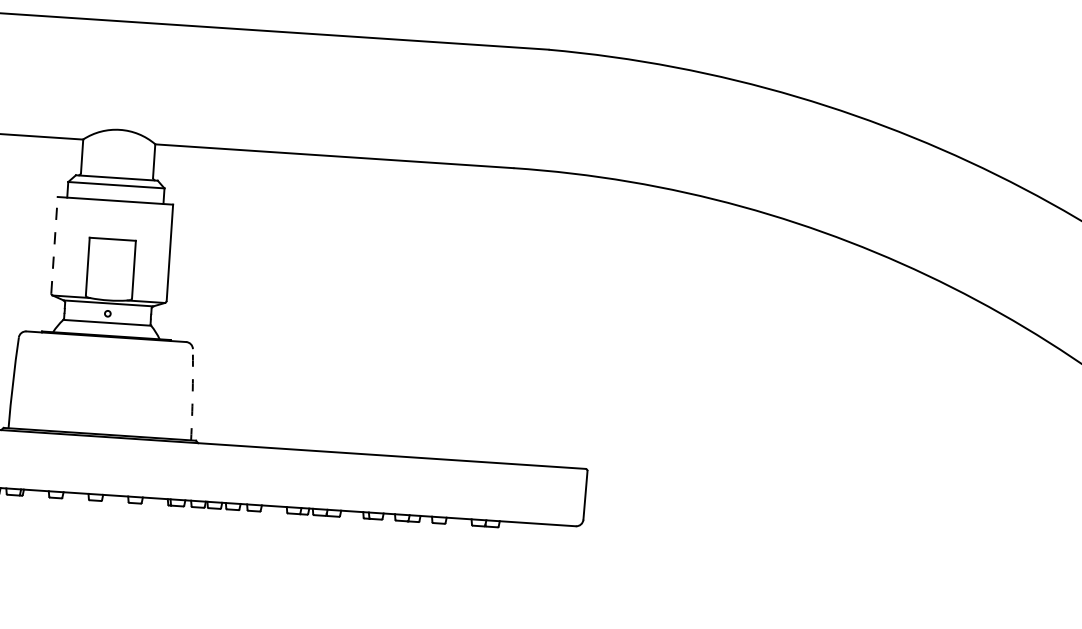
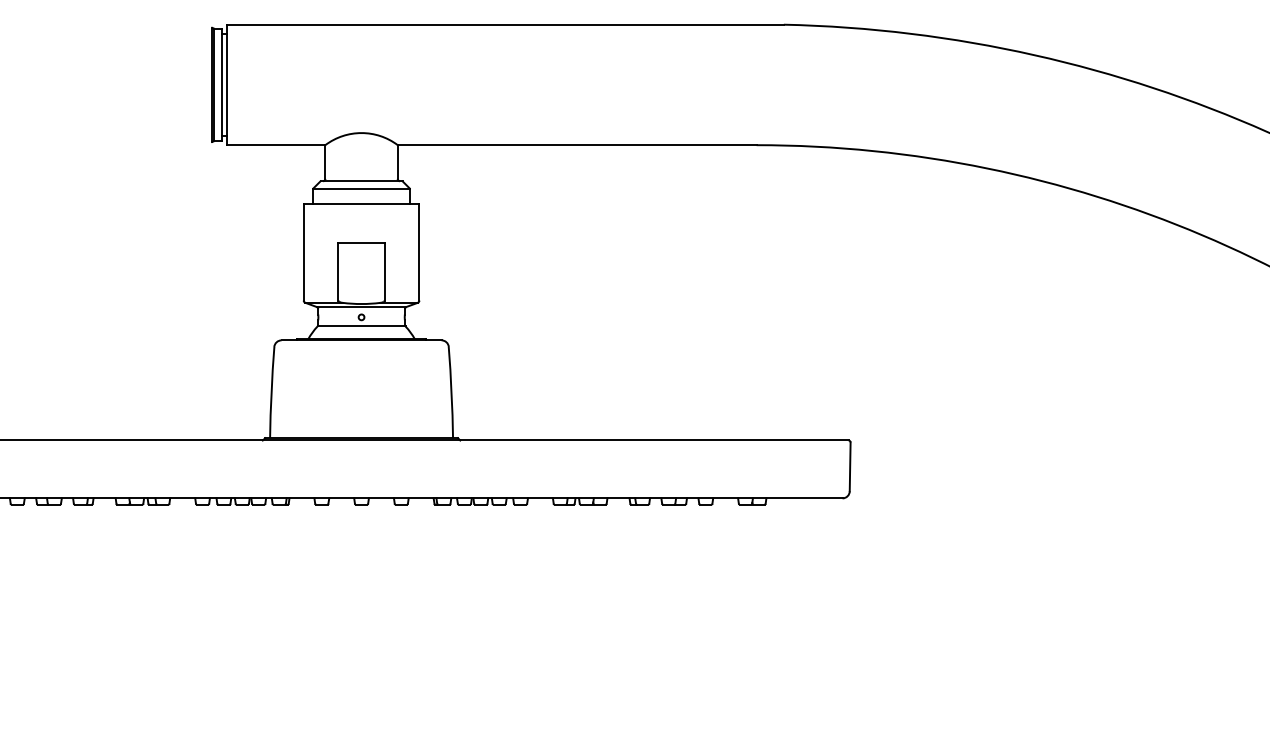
line: (54, 244) -> (303, 251), dashed -> solid
arc: (192, 394) -> (451, 392), dashed -> solid

